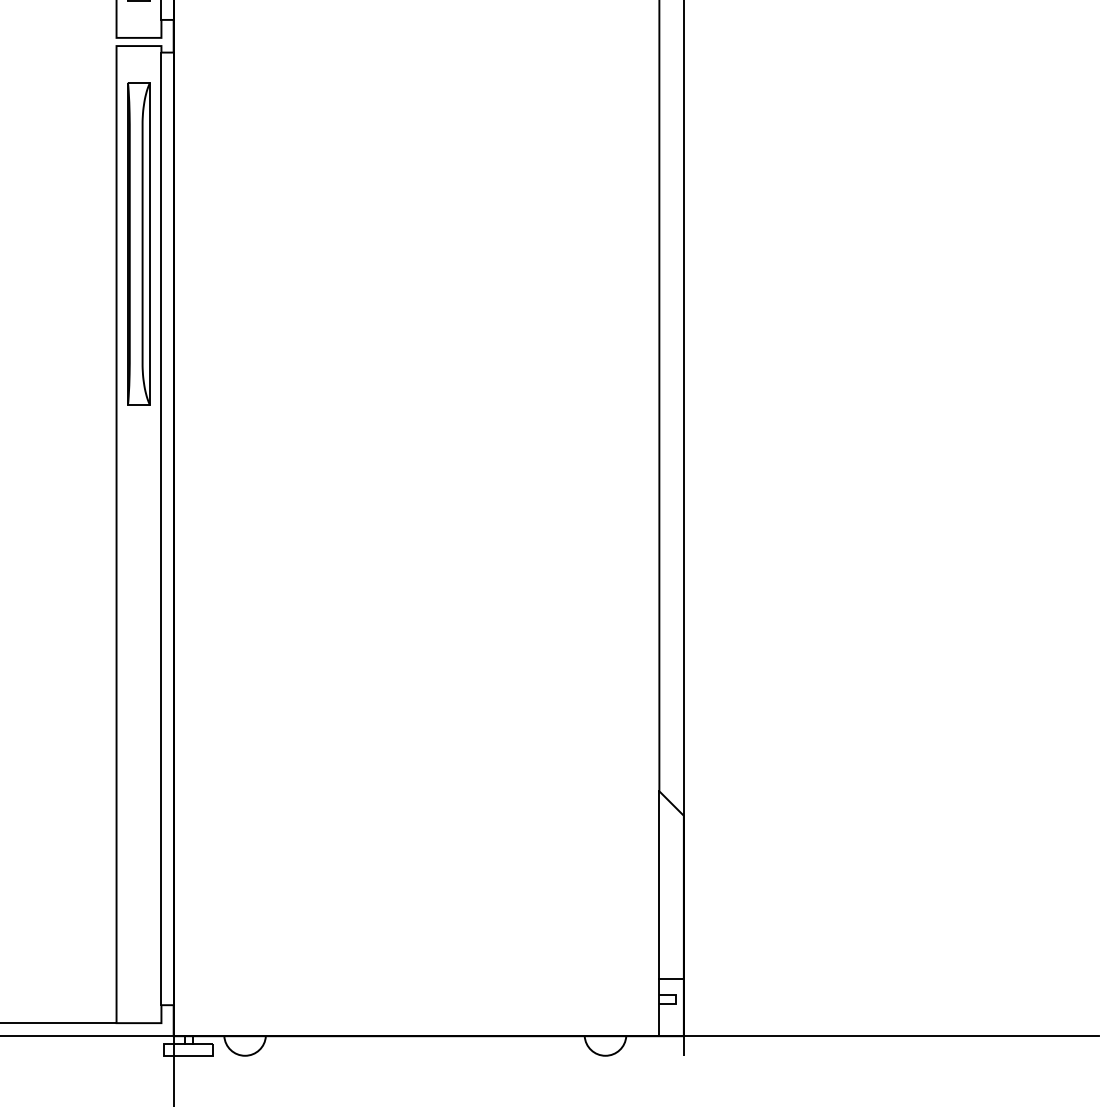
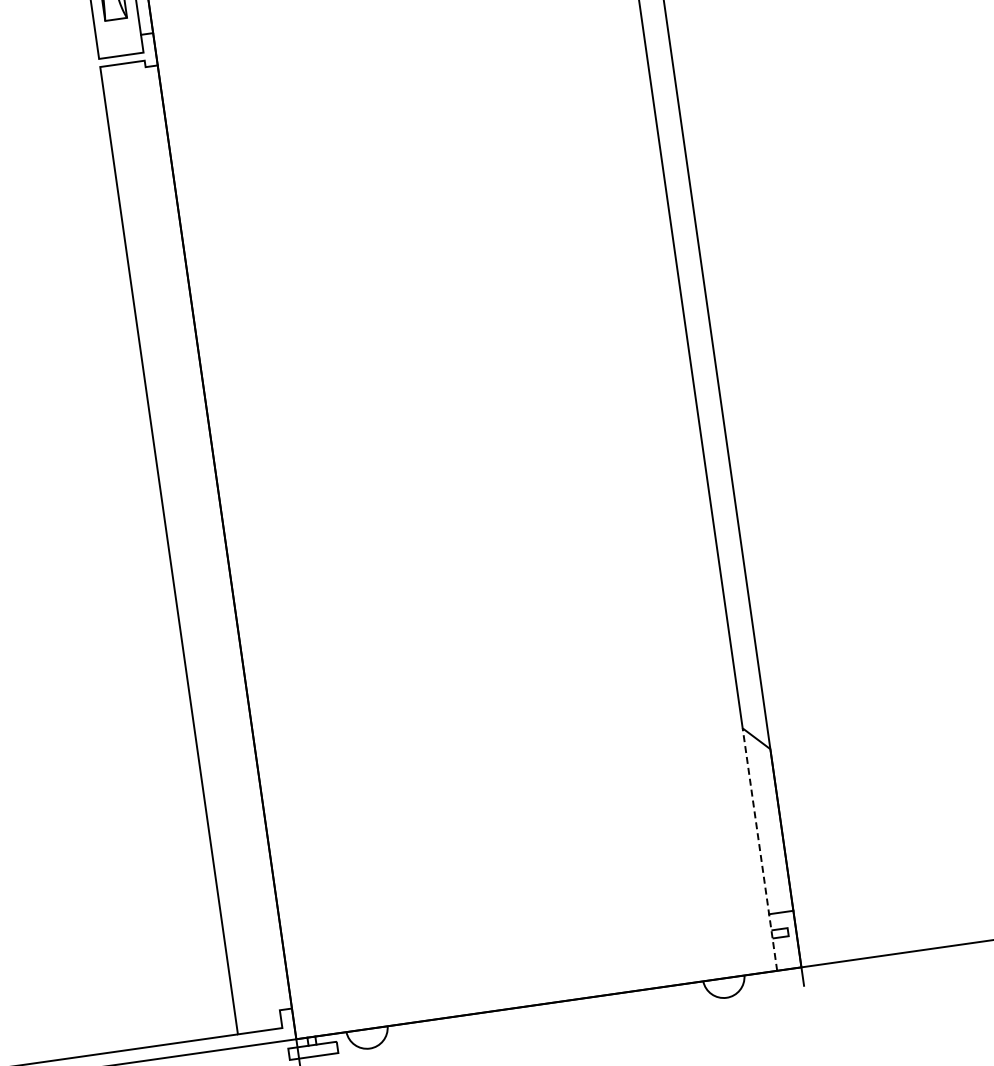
part: (138, 243) -> (149, 259), removed
line: (161, 528) -> (212, 538), removed
line: (659, 913) -> (760, 849), solid -> dashed

